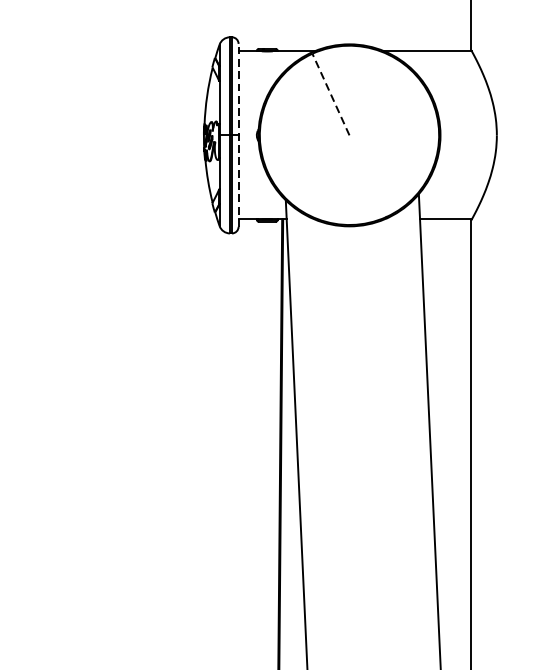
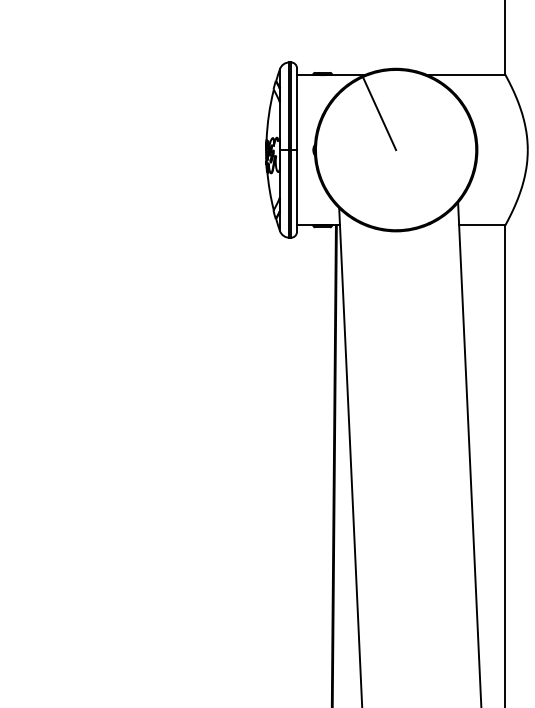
line: (330, 94) -> (379, 113), dashed -> solid
line: (239, 135) -> (297, 150), dashed -> solid

